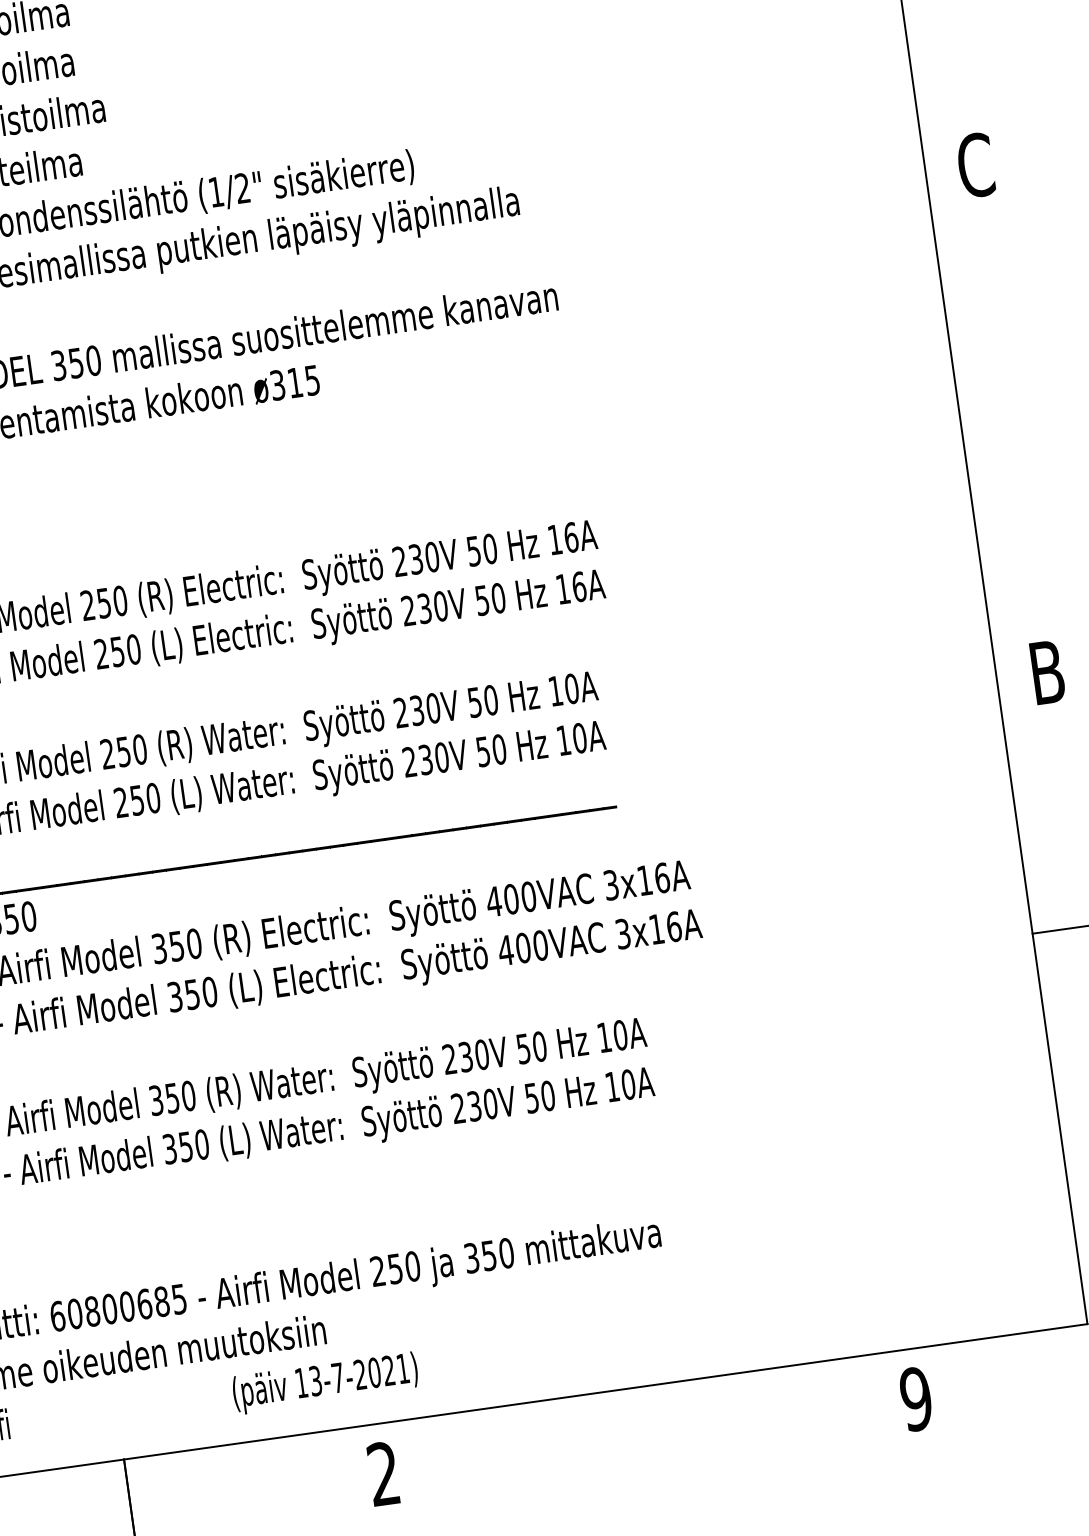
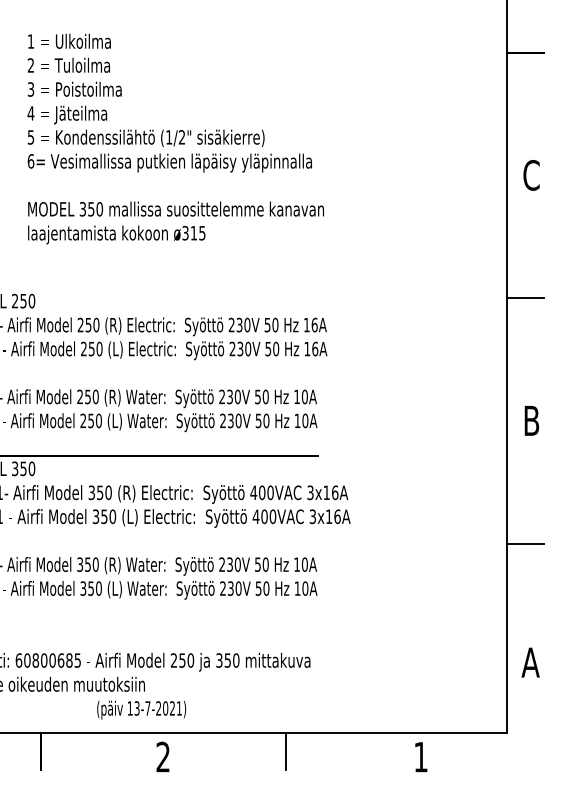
line: (998, 421) -> (525, 298), added
text: (915, 1398) -> (420, 756), 9 -> 1
line: (636, 1424) -> (286, 750), added

